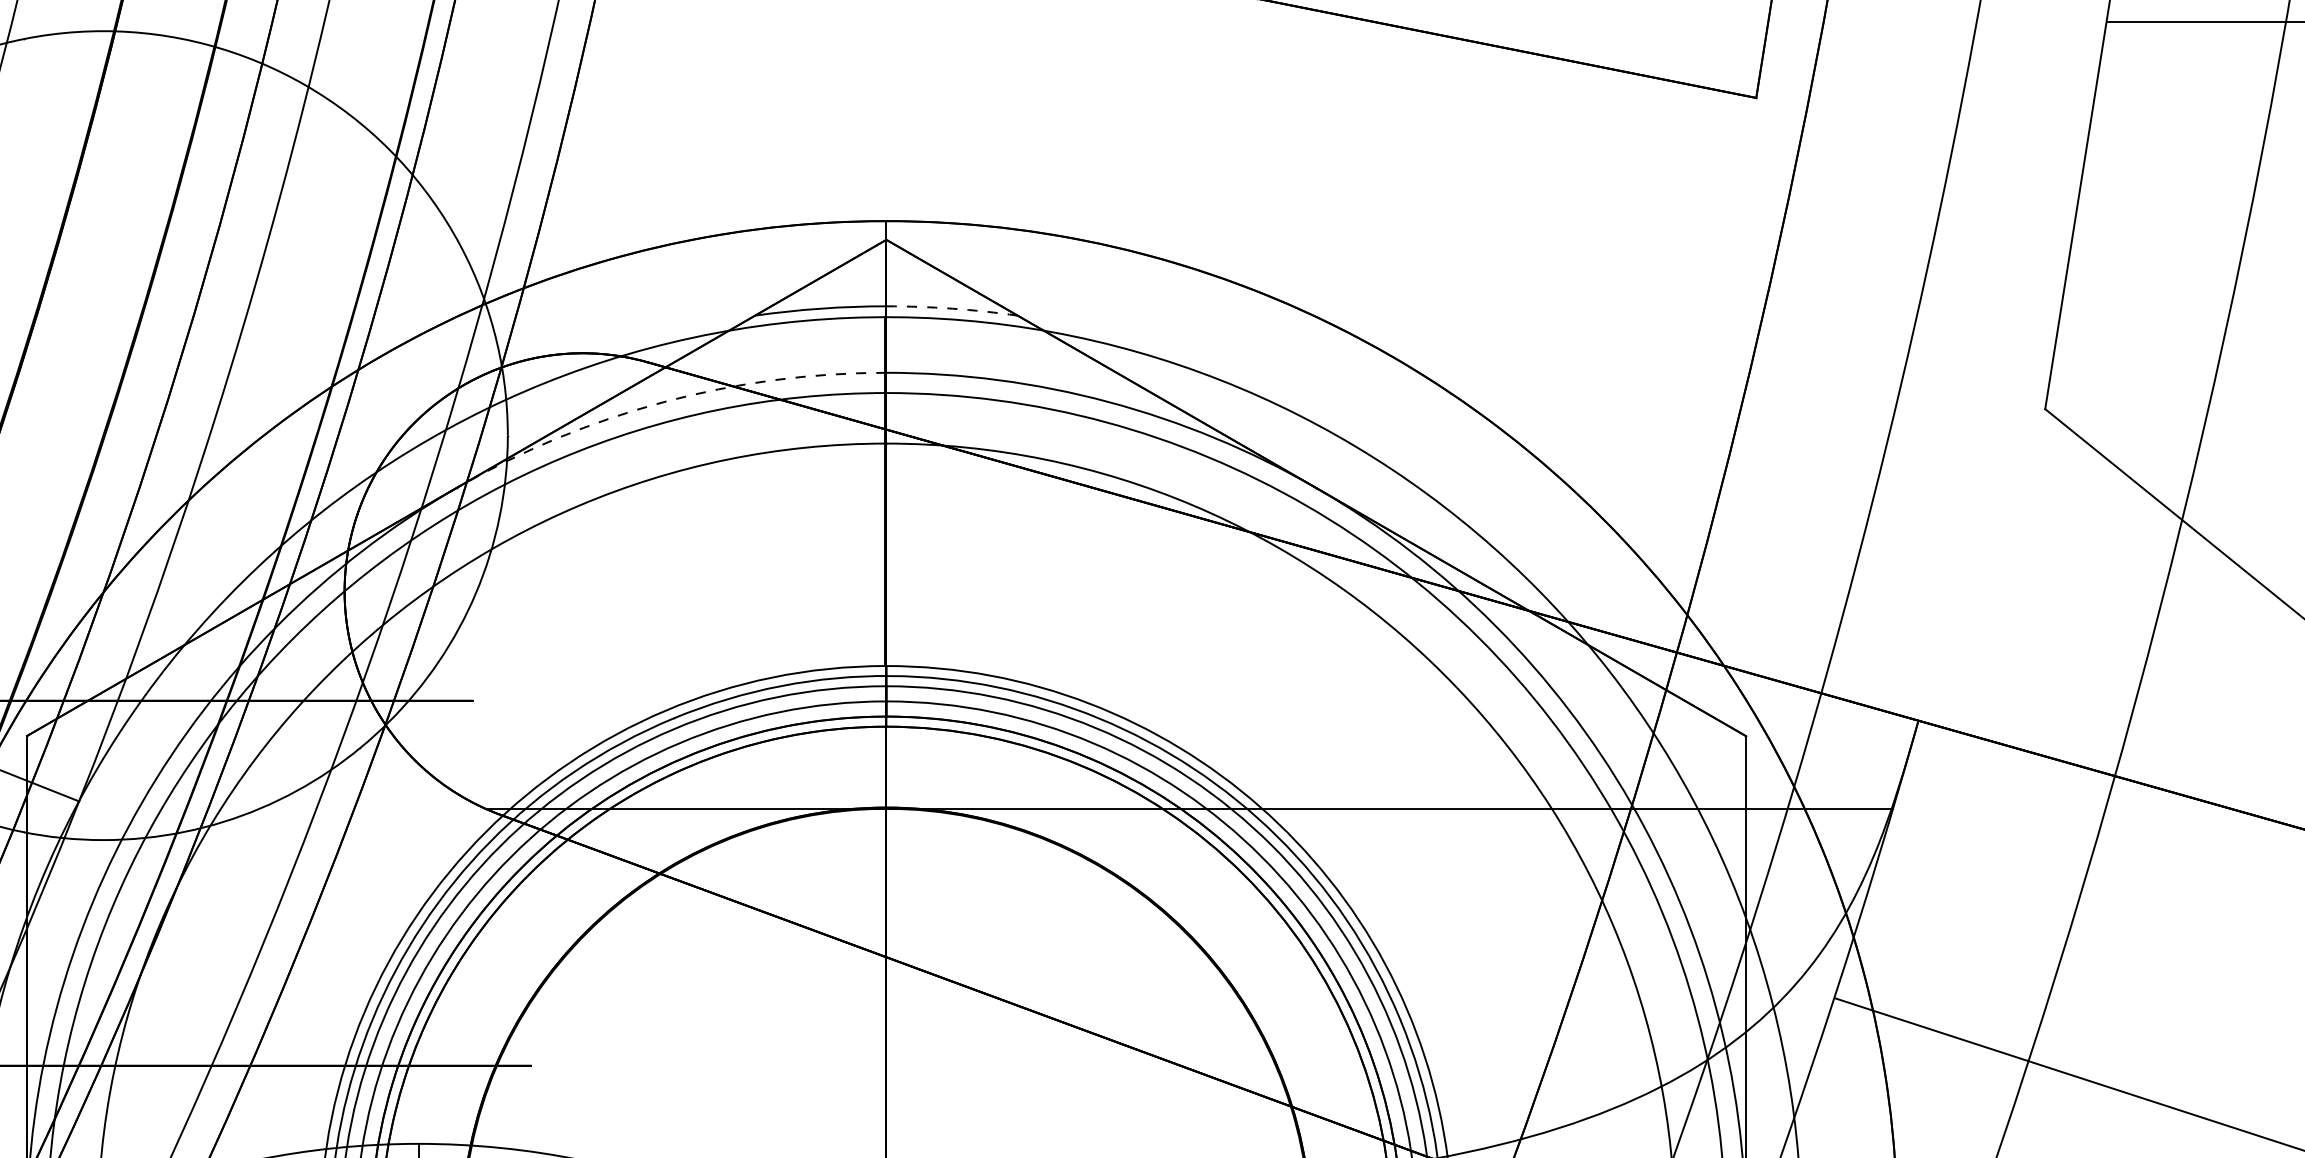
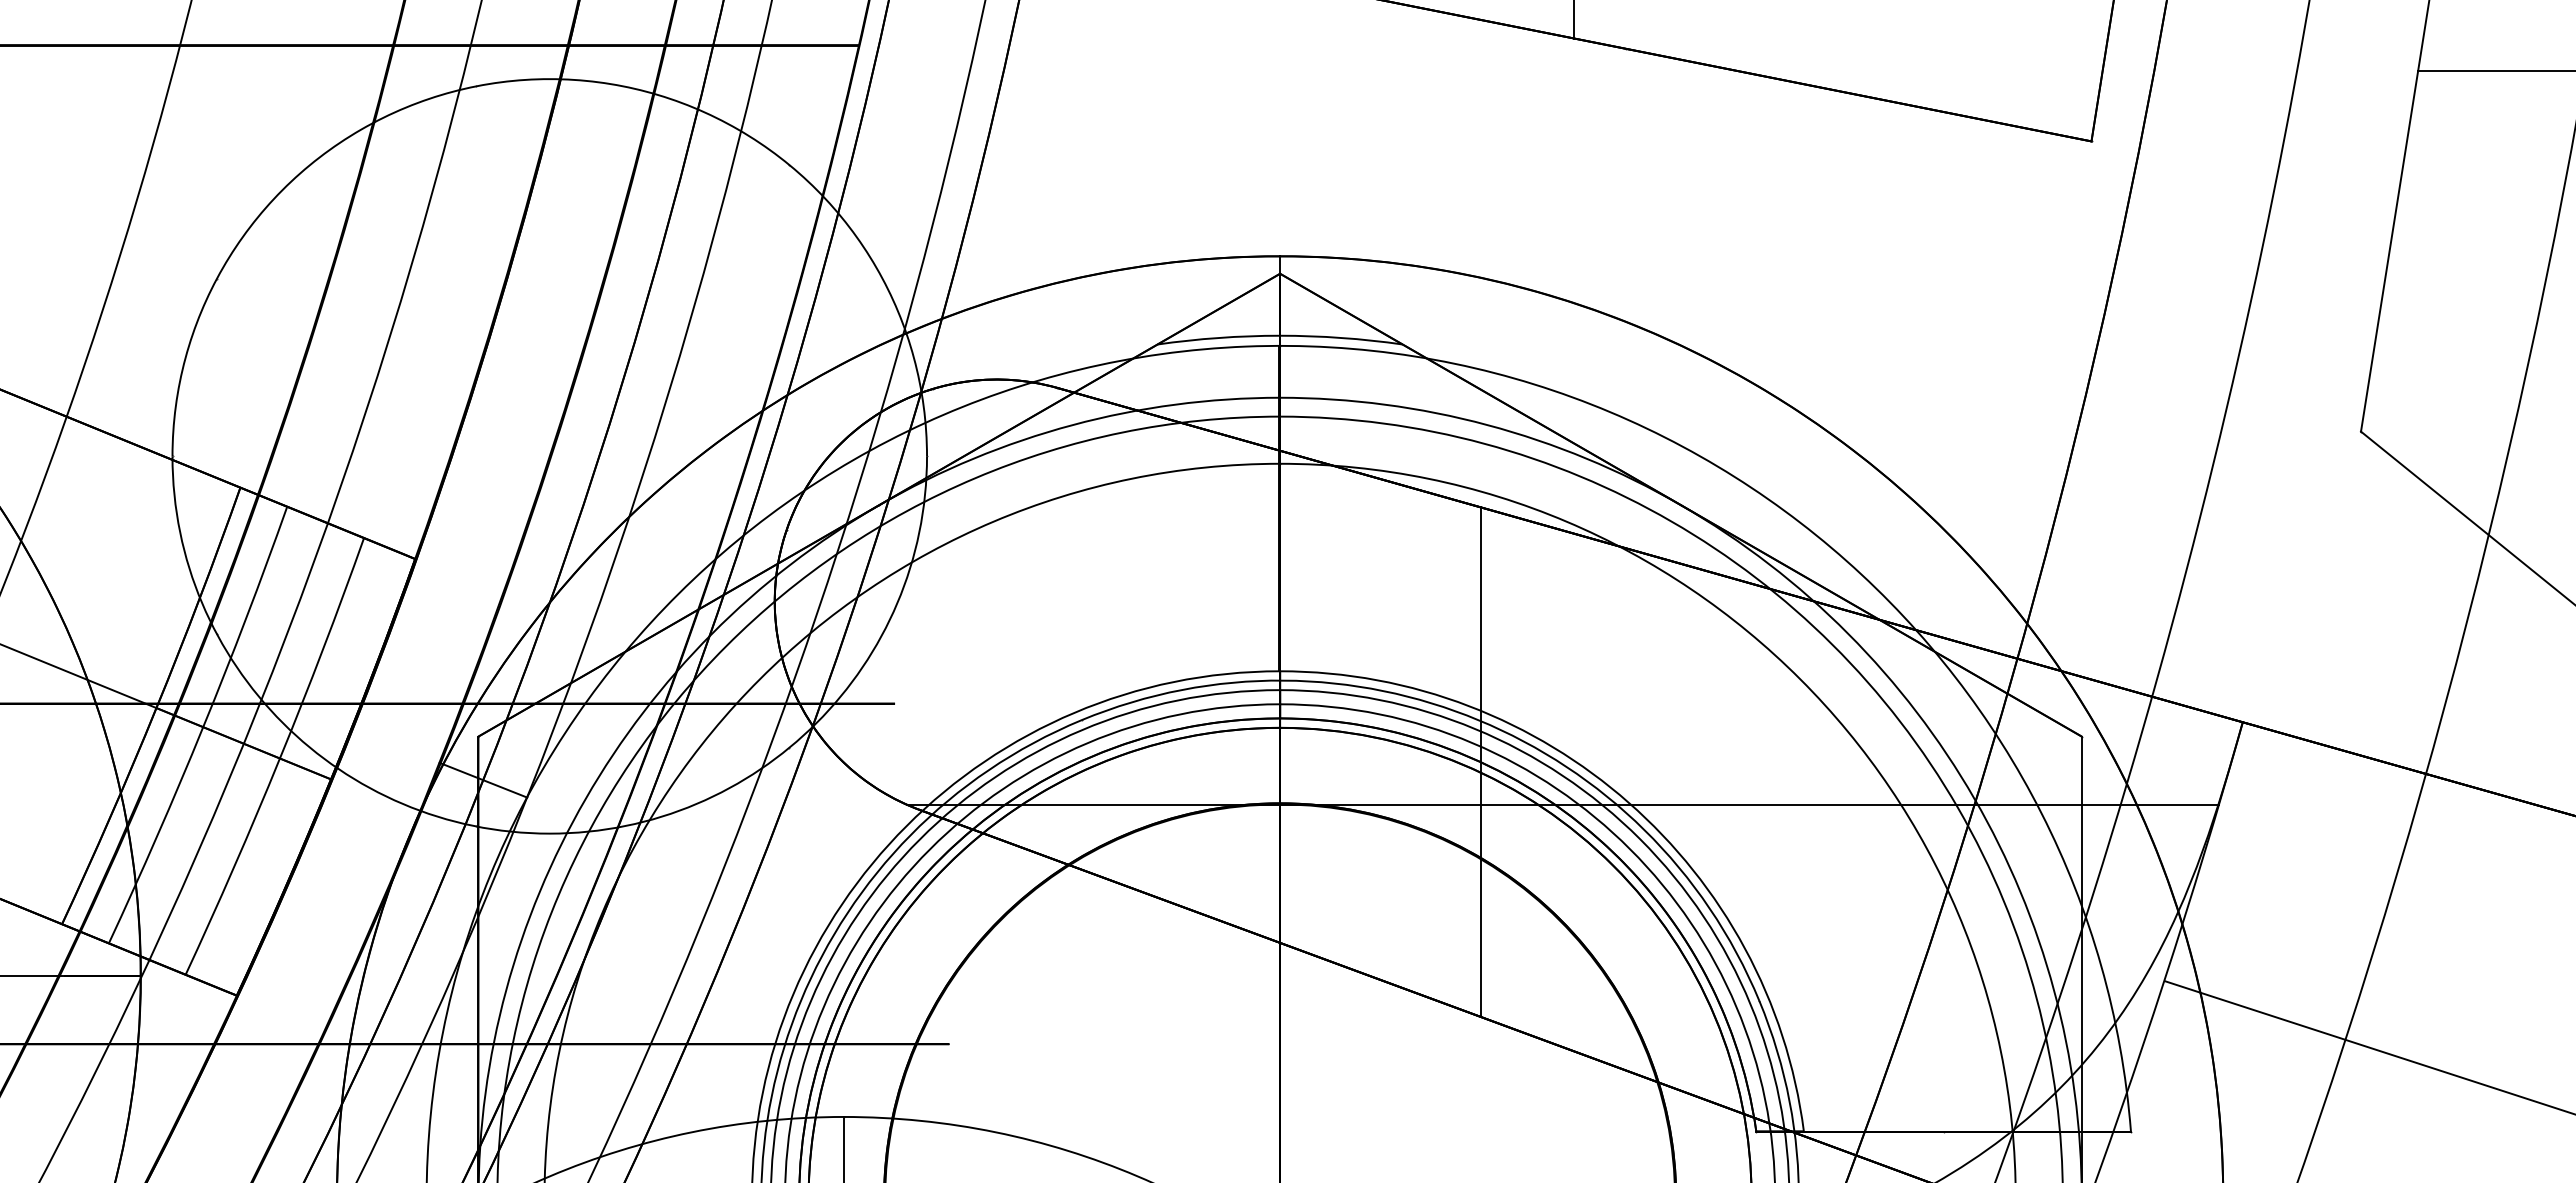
arc: (952, 308) -> (1341, 337), dashed -> solid
arc: (663, 402) -> (1072, 425), dashed -> solid
line: (1102, 763) -> (1481, 762), added

